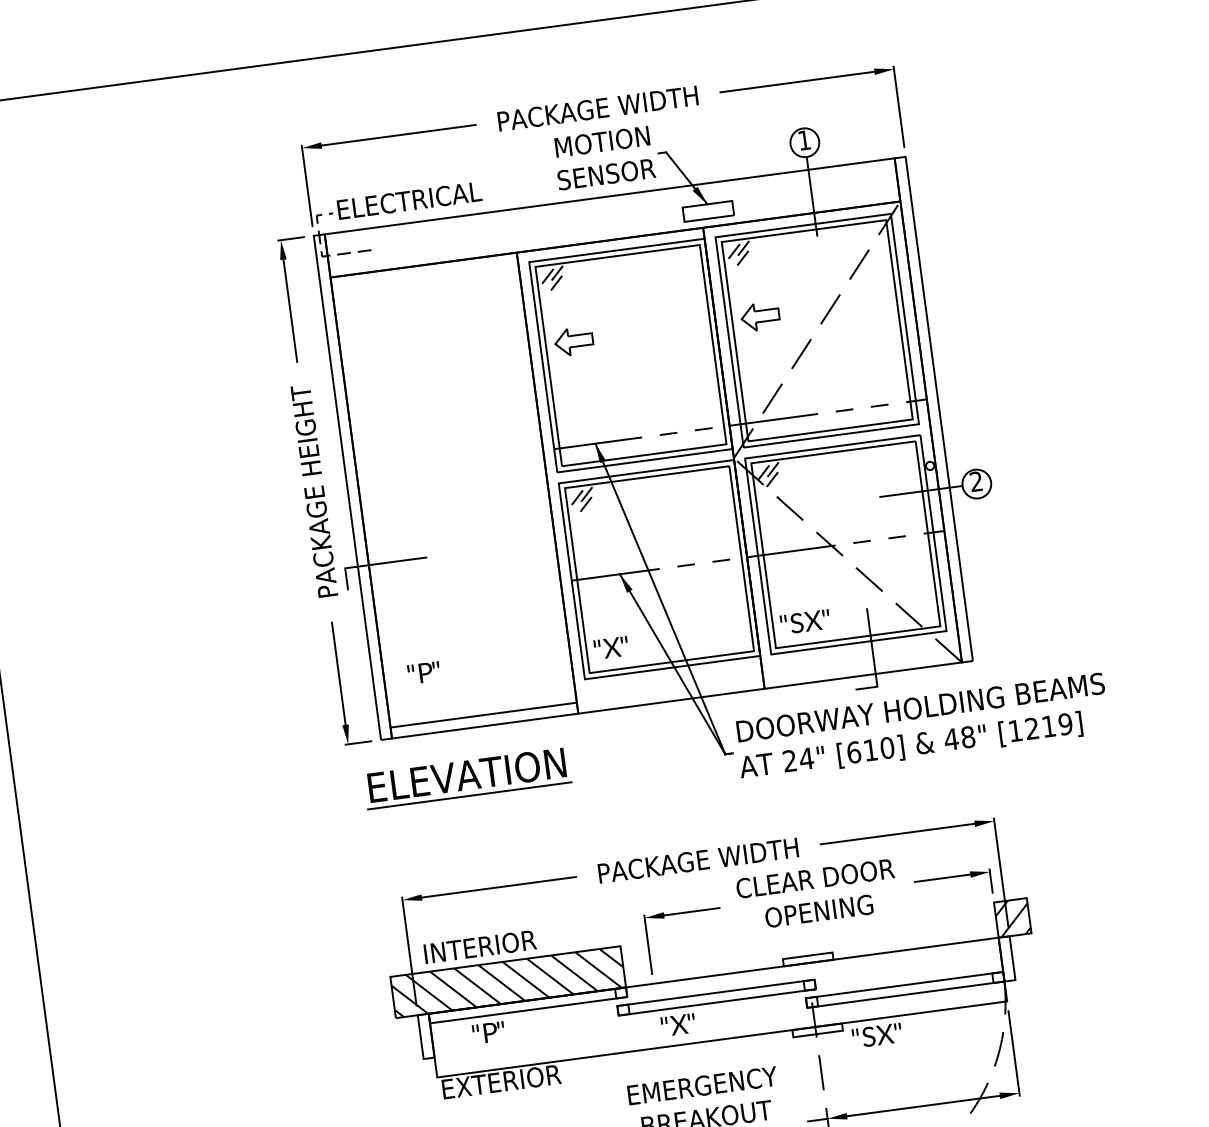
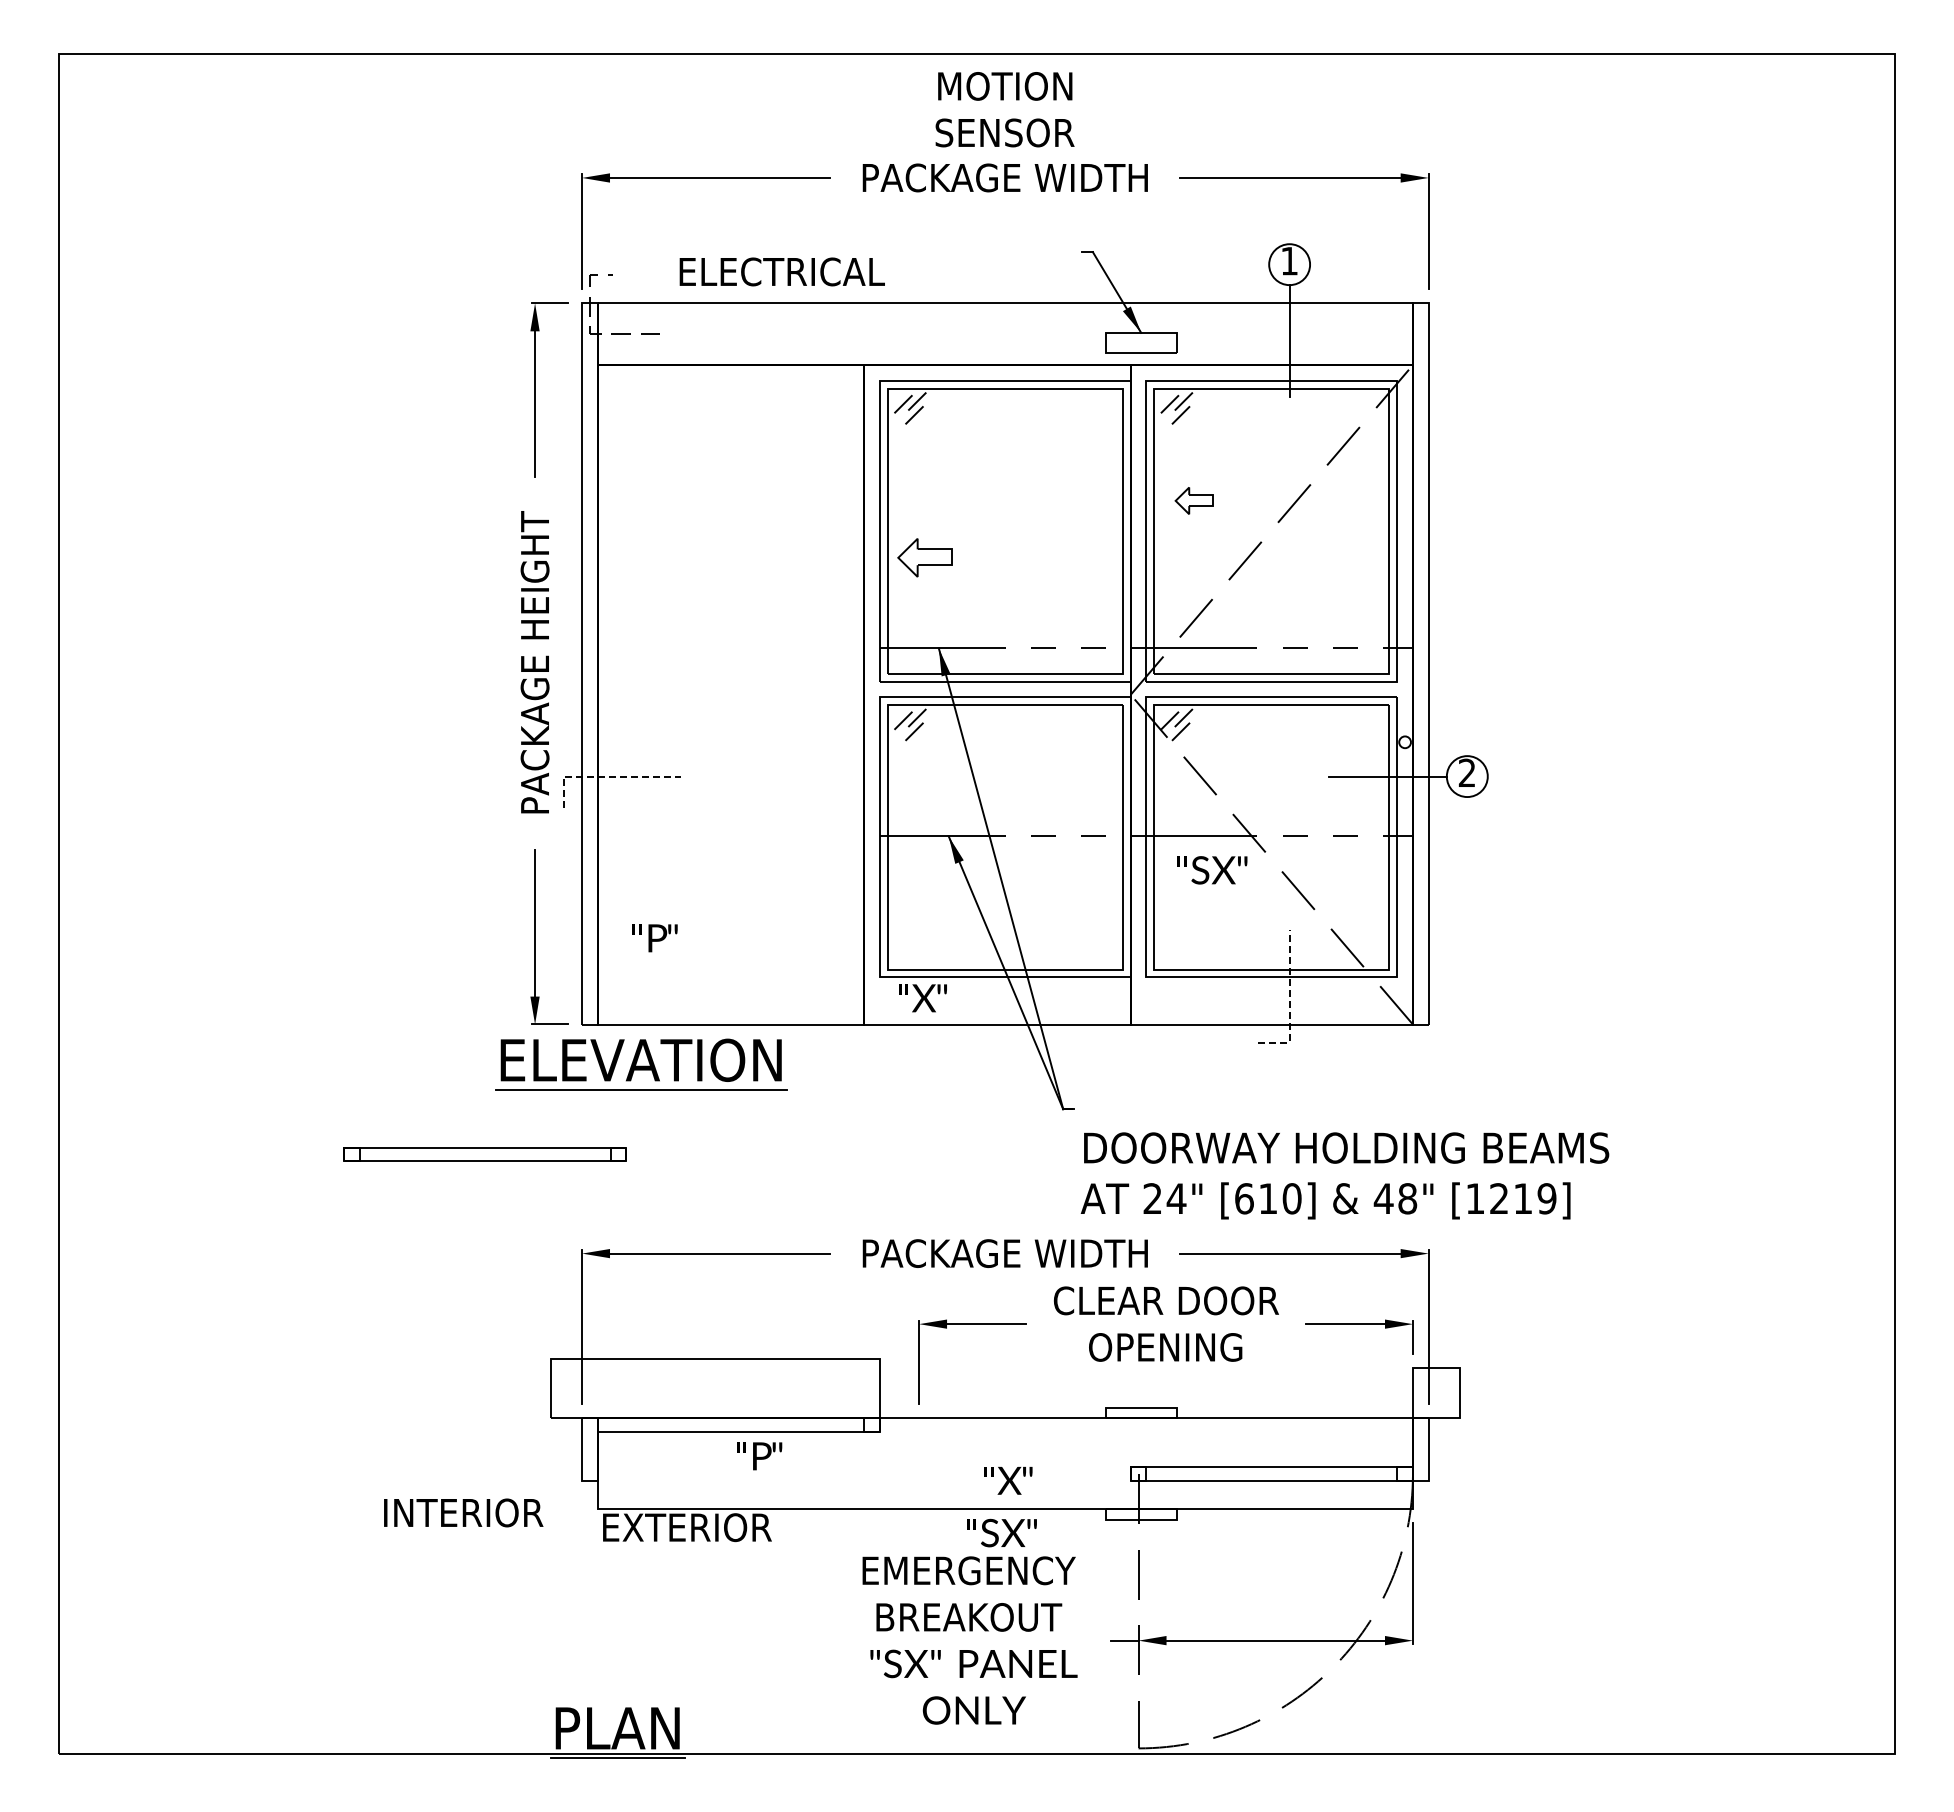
text: (604, 158) -> (1004, 109), moved
text: (409, 200) -> (781, 271), moved
part: (759, 316) -> (1193, 500), size x0.7
part: (573, 341) -> (924, 557), moved
line: (375, 564) -> (606, 776), solid -> dashed
text: (805, 622) -> (1212, 870), moved
text: (611, 648) -> (922, 998), moved
line: (873, 658) -> (1289, 1002), solid -> dashed
line: (483, 714) -> (730, 1008), removed
text: (921, 726) -> (1344, 1175), moved
part: (467, 778) -> (641, 1064), moved
hatch: (1012, 917) -> (1435, 1392), removed
text: (480, 946) -> (463, 1512), moved
hatch: (507, 982) -> (714, 1388), removed
part: (716, 997) -> (484, 1154), moved
text: (678, 1024) -> (1008, 1480), moved
text: (488, 1033) -> (759, 1456), moved
text: (876, 1035) -> (1001, 1532), moved

